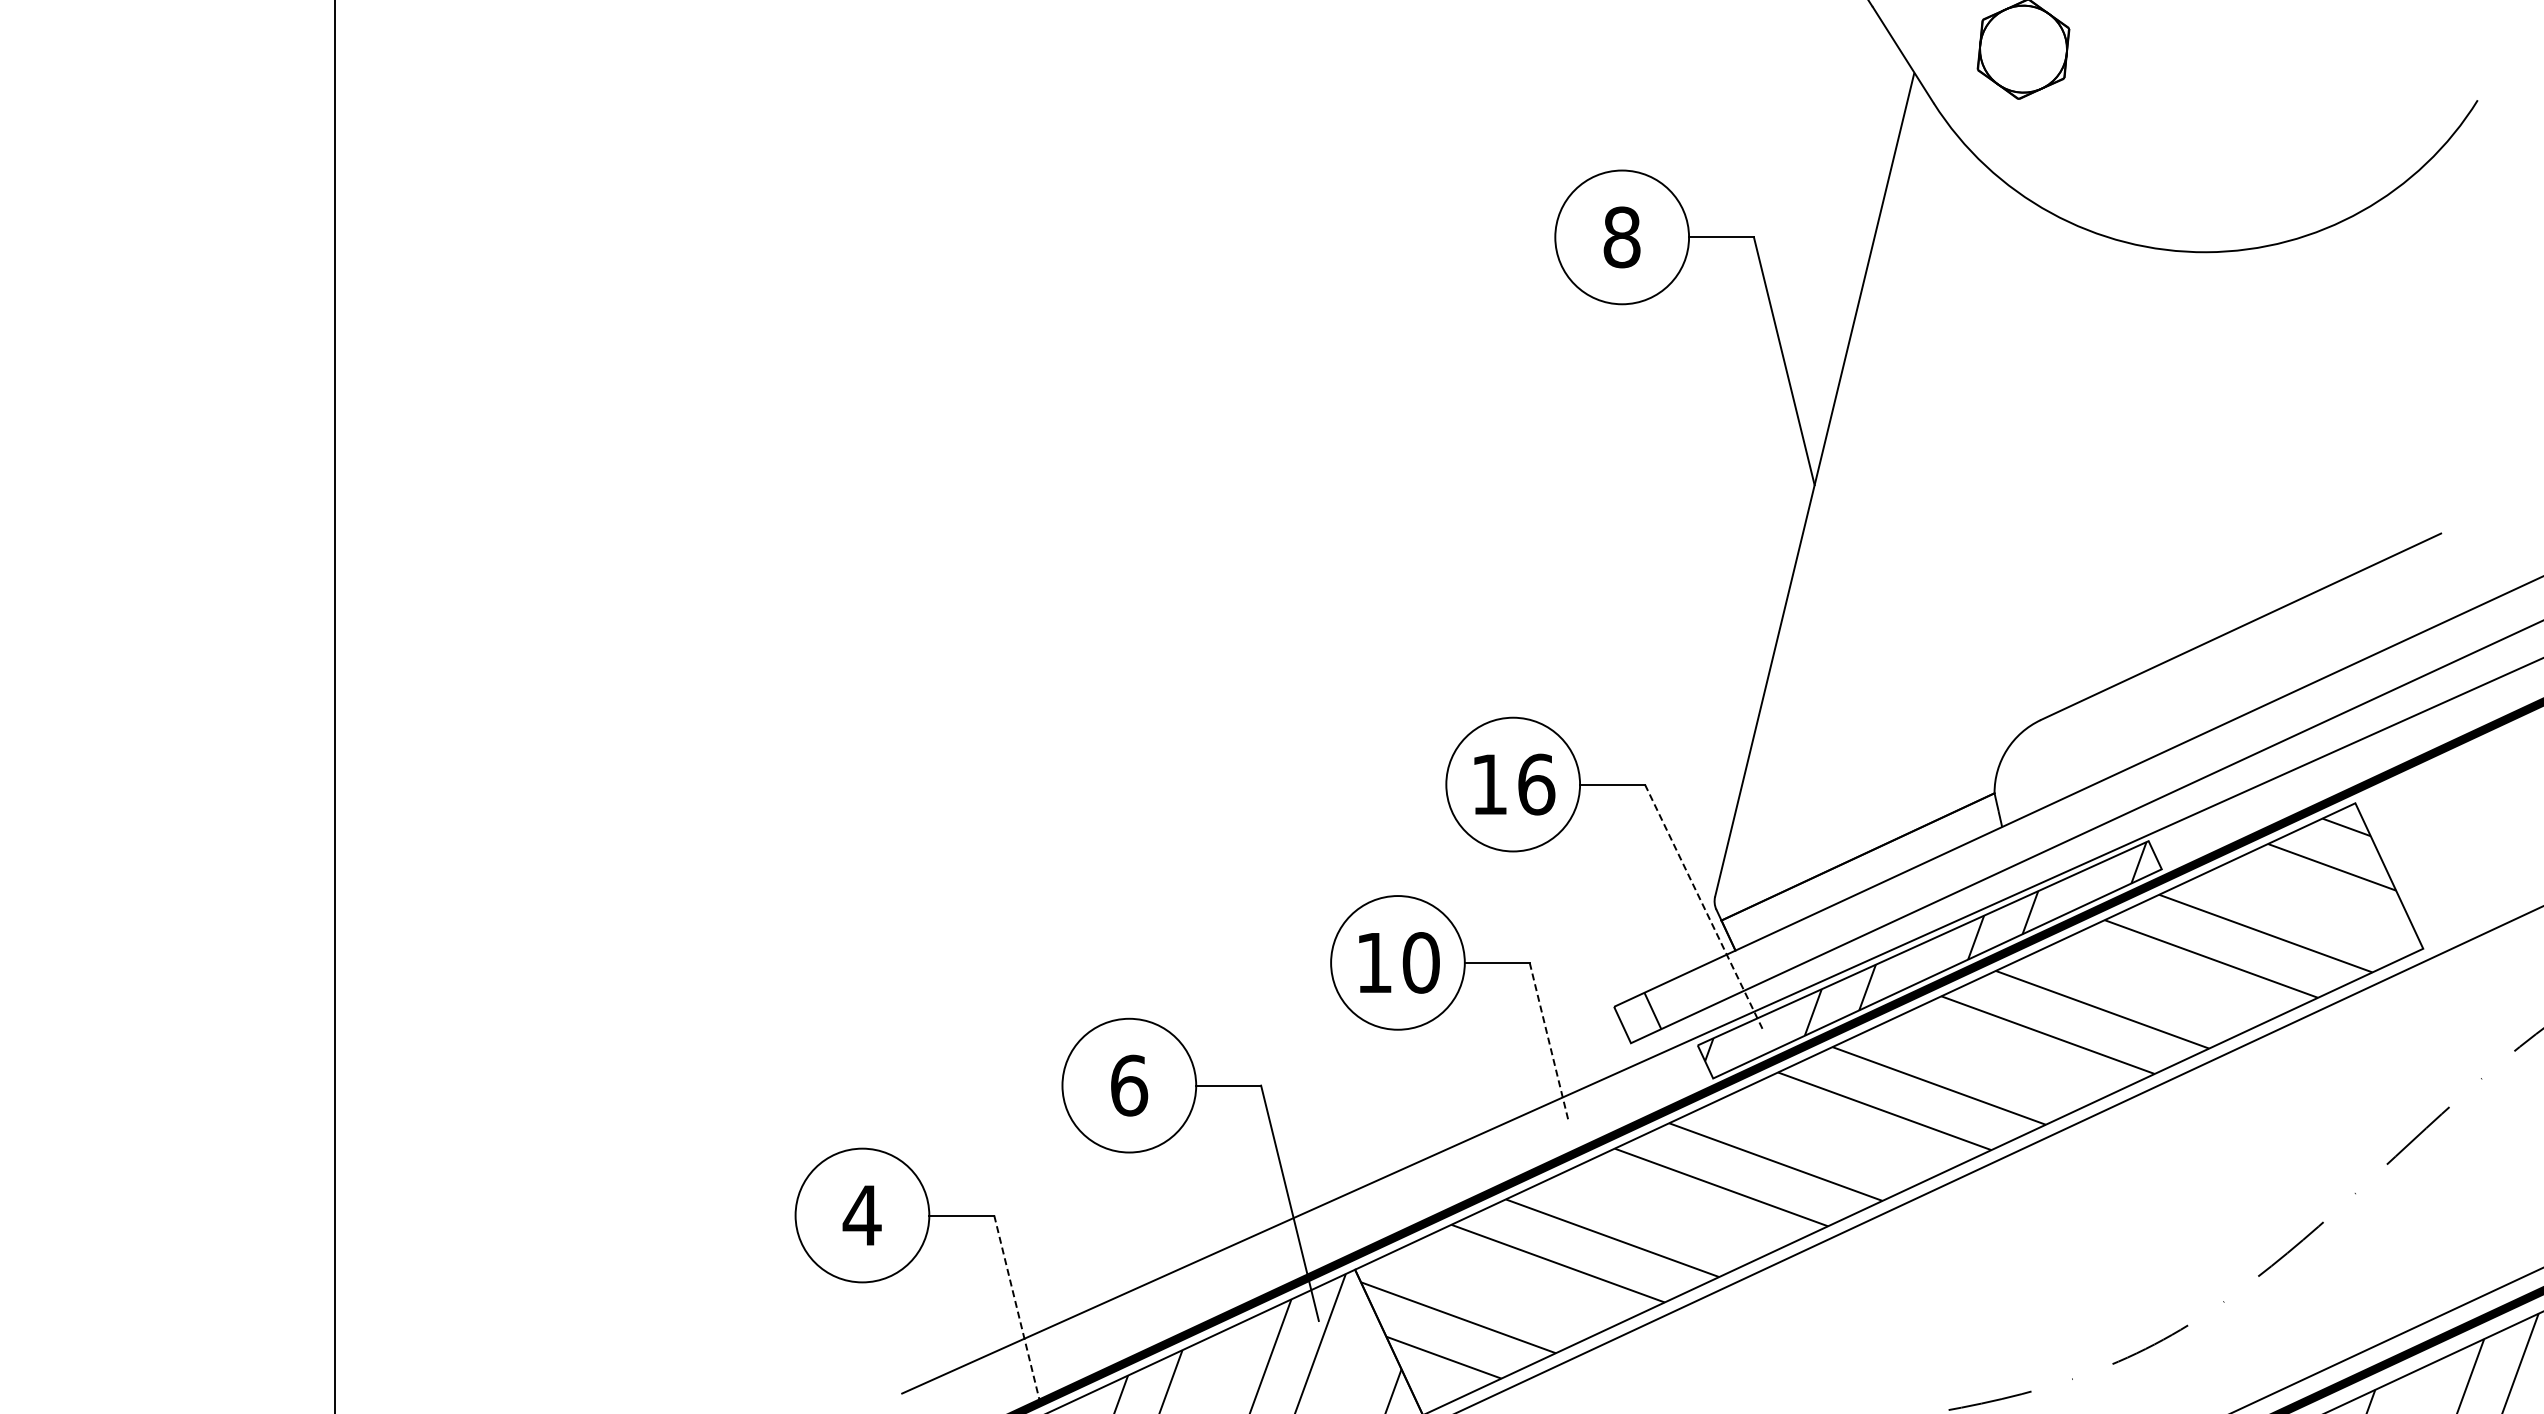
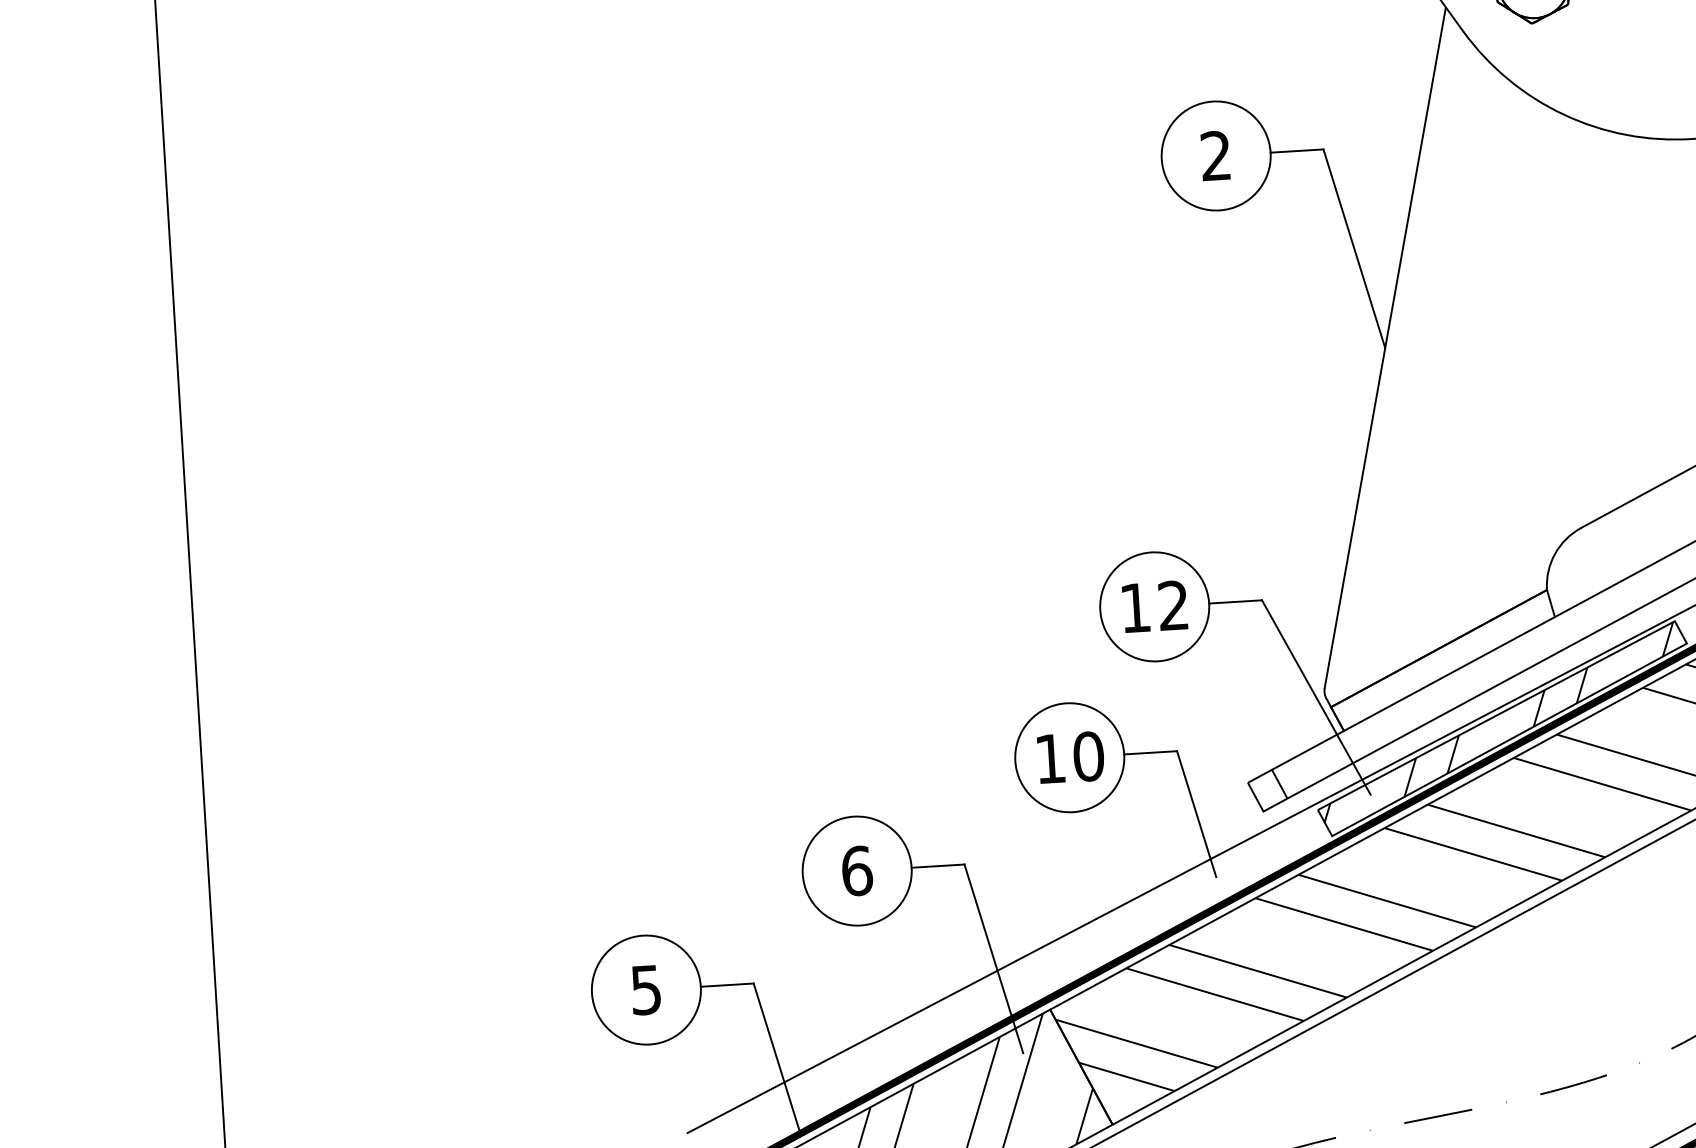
text: (1621, 237) -> (1215, 156), 8 -> 2
text: (1536, 784) -> (1173, 605), 16 -> 12
line: (1704, 907) -> (1316, 697), dashed -> solid
line: (1549, 1041) -> (1197, 814), dashed -> solid
text: (861, 1215) -> (645, 990), 4 -> 5
line: (1017, 1309) -> (777, 1058), dashed -> solid

